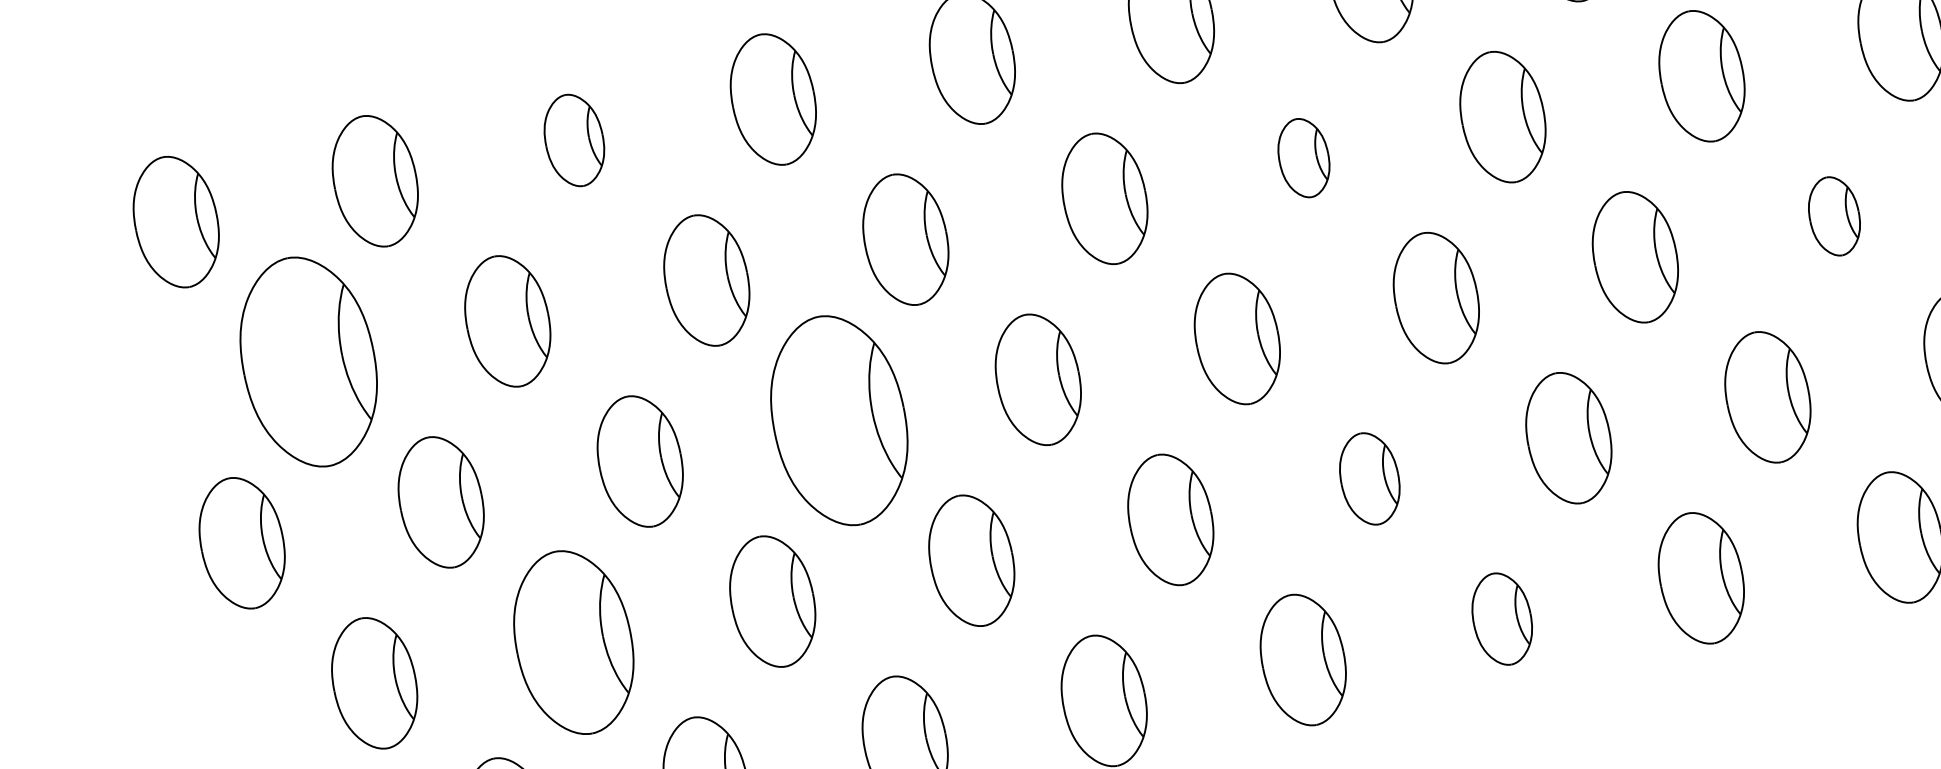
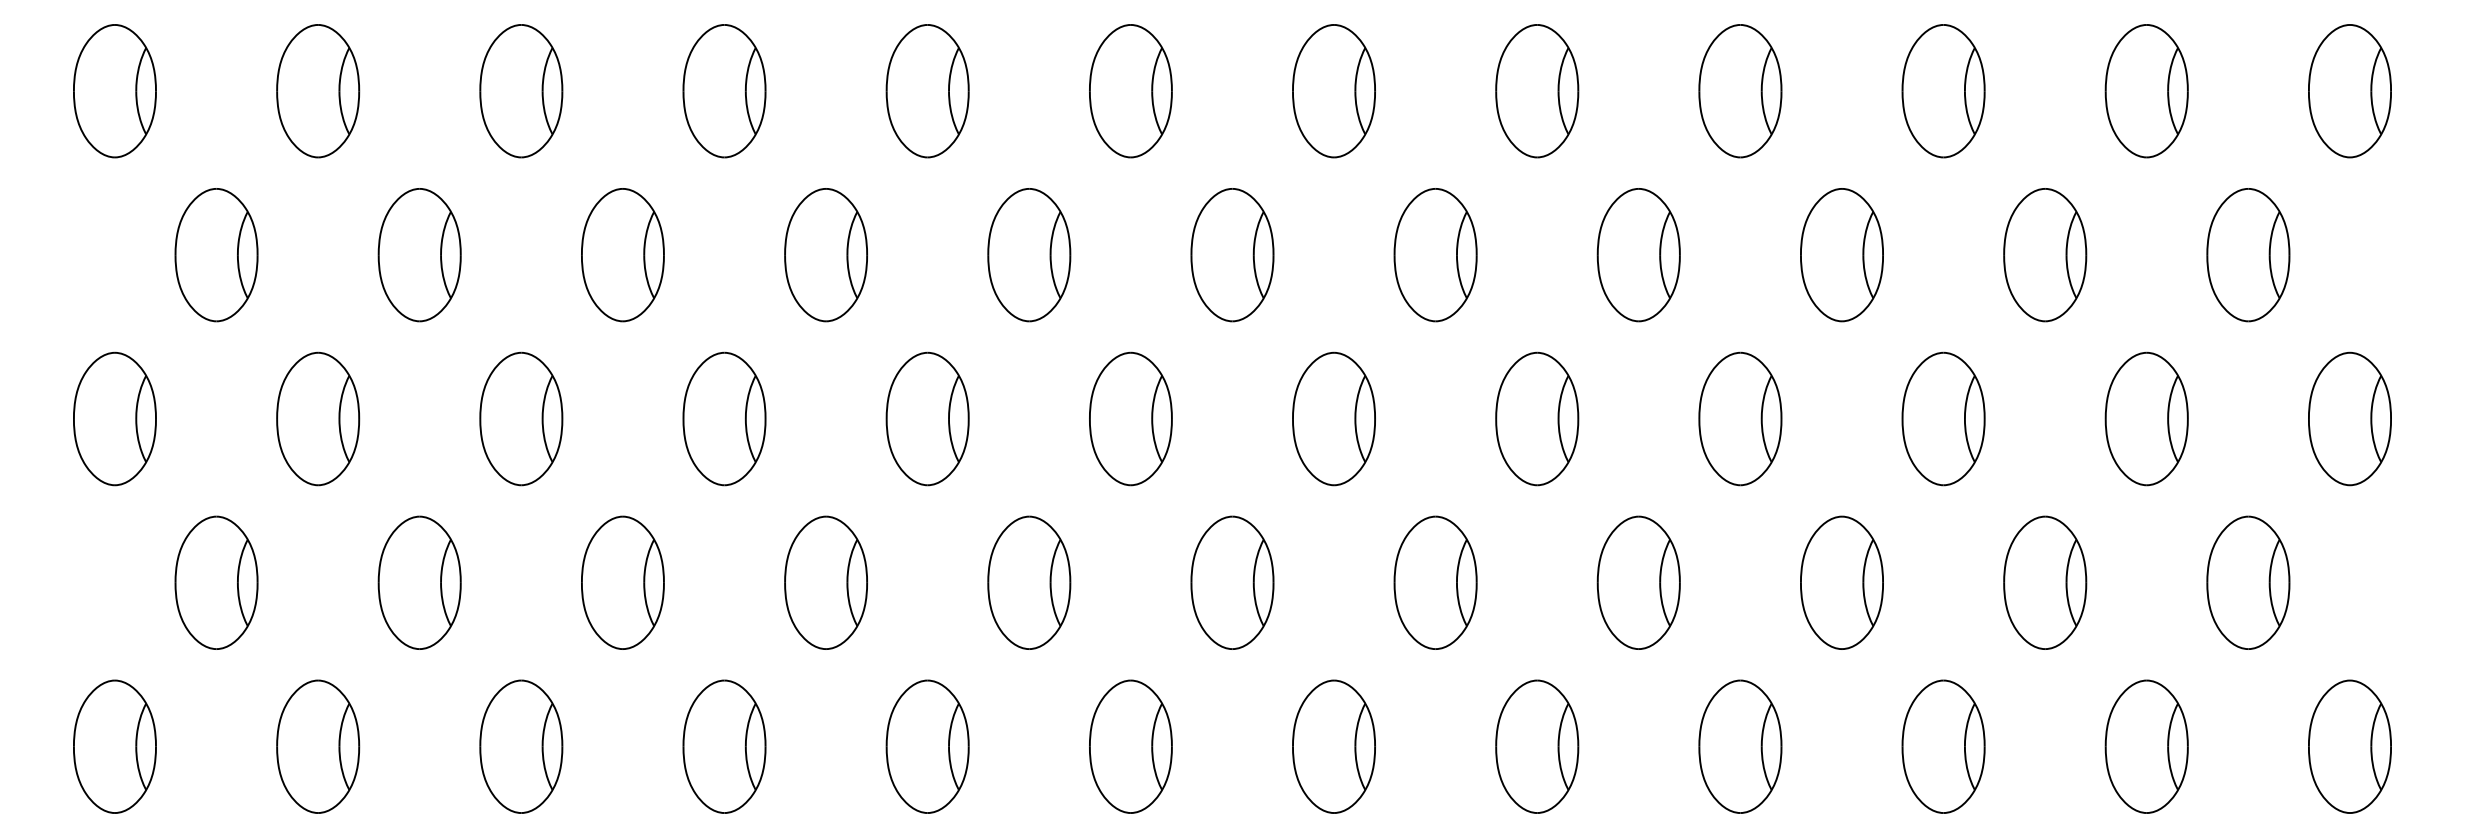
part: (574, 140) -> (521, 91), size x1.43
part: (1304, 158) -> (1232, 255), size x1.67
part: (1834, 215) -> (1740, 418), size x1.67
part: (308, 362) -> (216, 255), size x0.62
part: (839, 420) -> (724, 418), size x0.62
part: (1369, 478) -> (1232, 582), size x1.43
part: (1501, 619) -> (1333, 746), size x1.43
part: (573, 642) -> (419, 582), size x0.71

